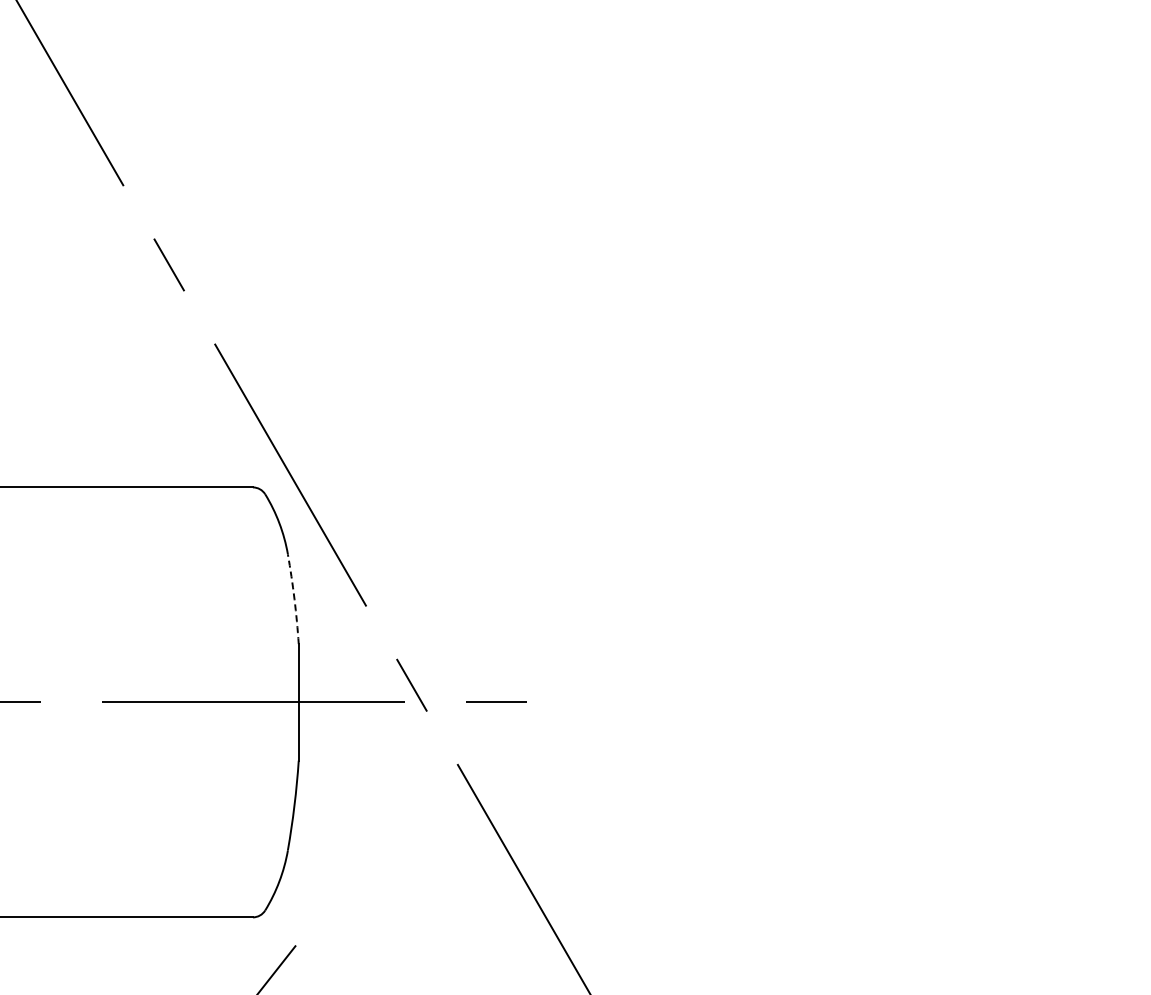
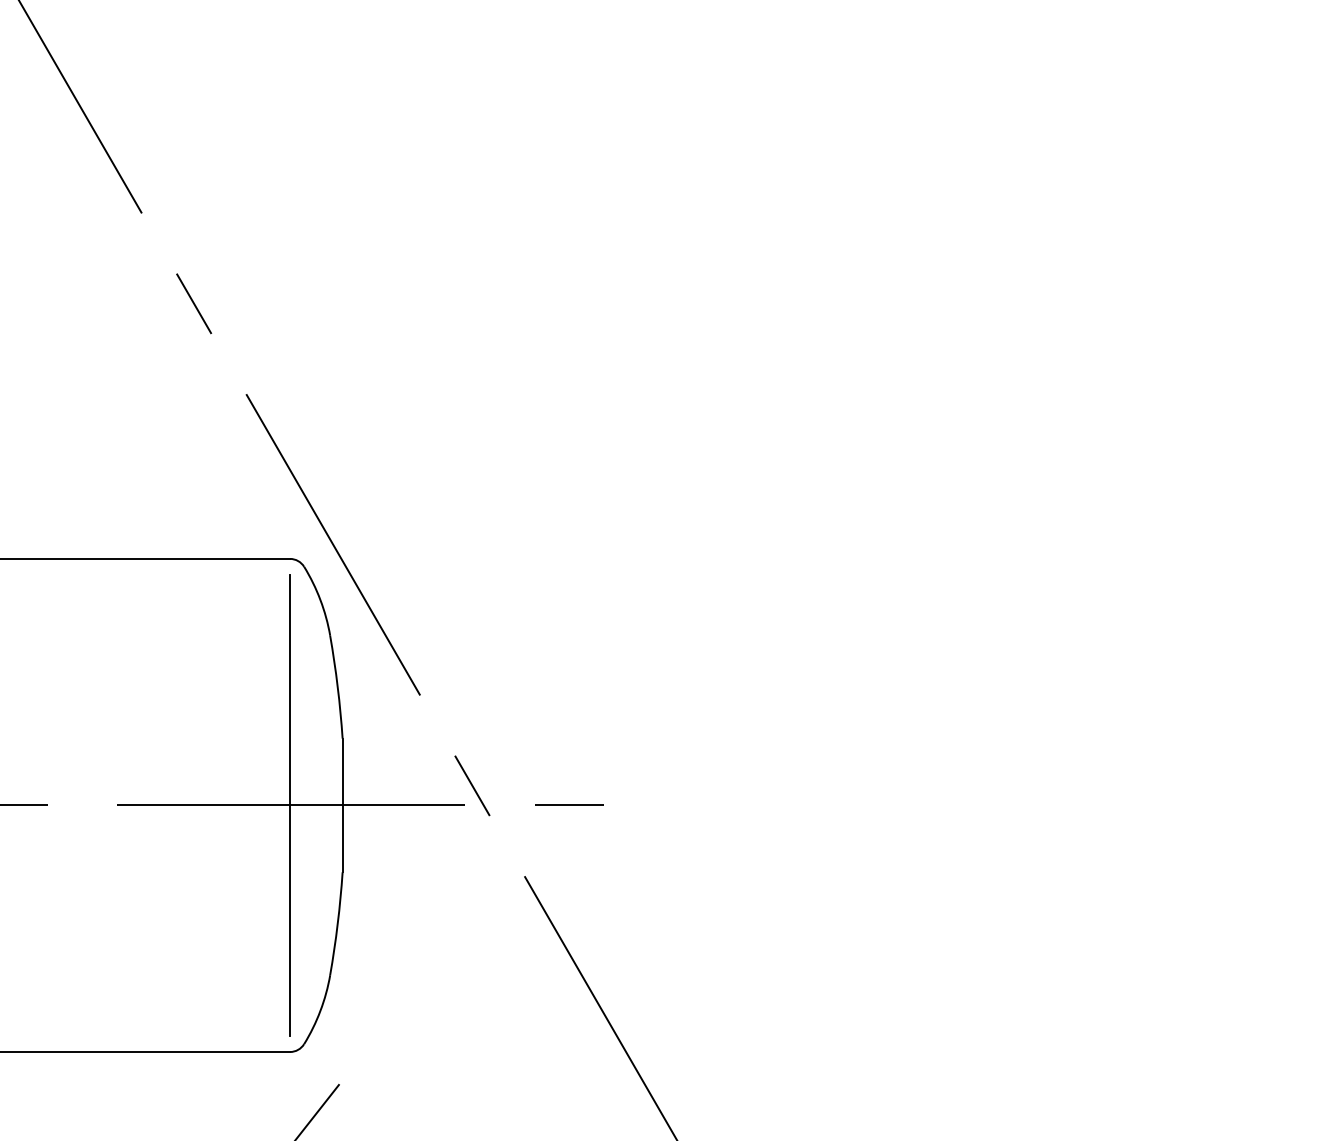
arc: (294, 599) -> (337, 687), dashed -> solid
line: (252, 702) -> (289, 805), added

